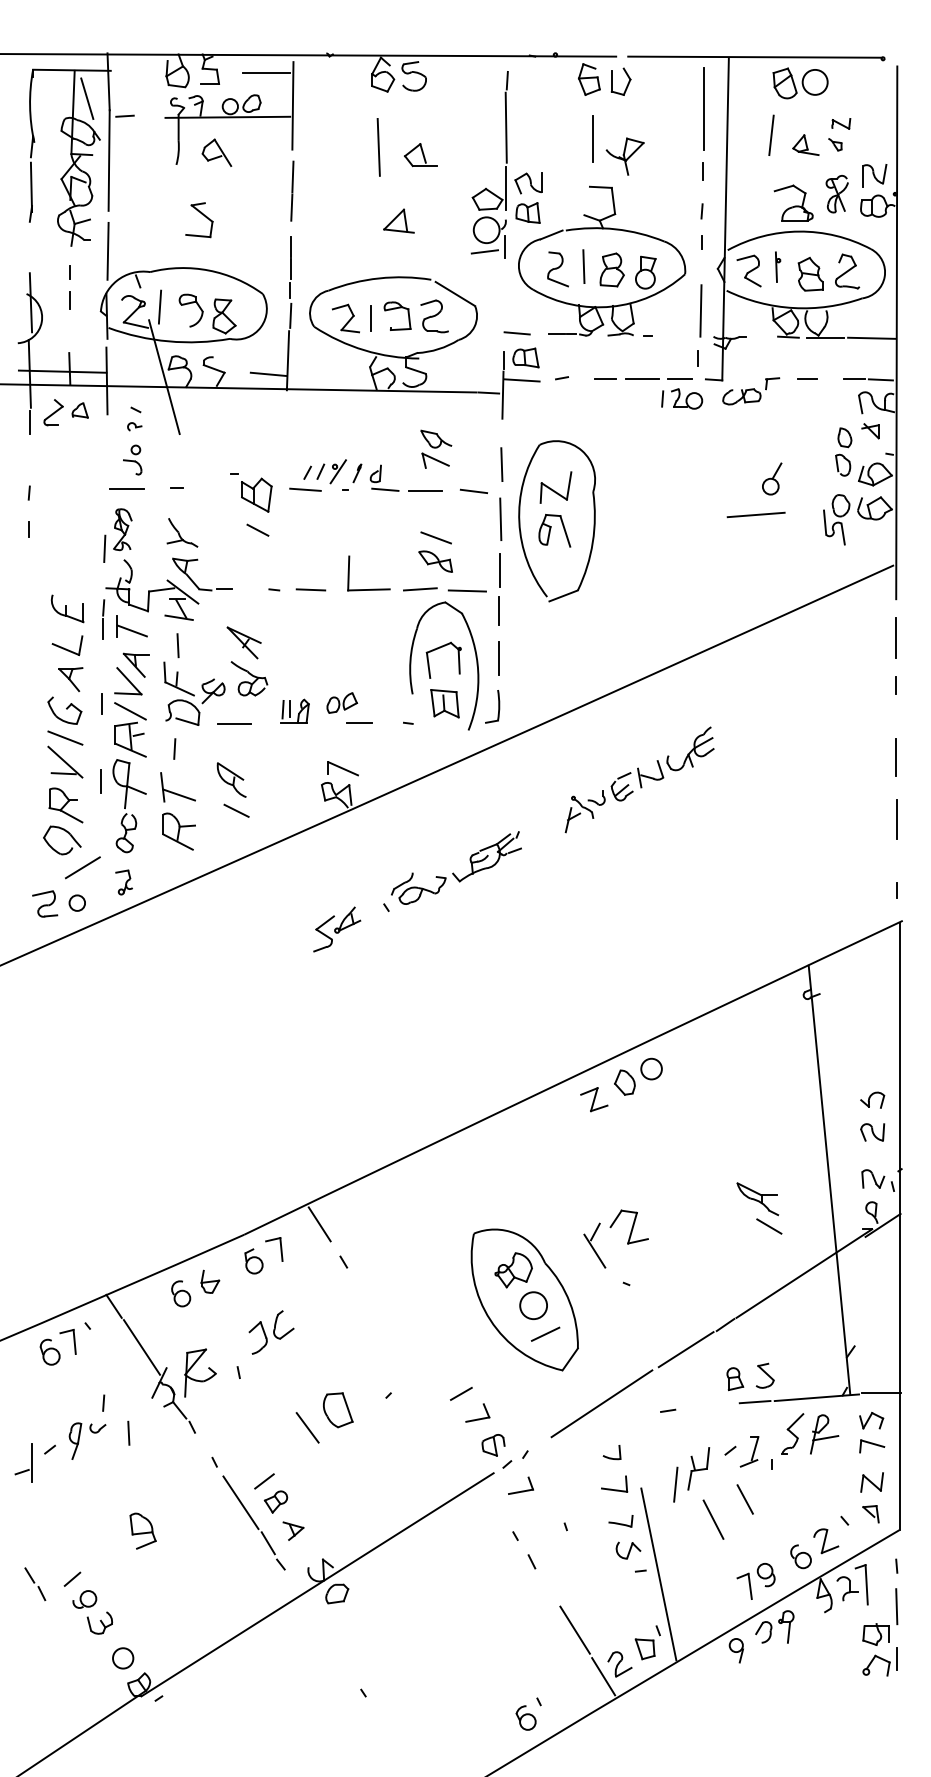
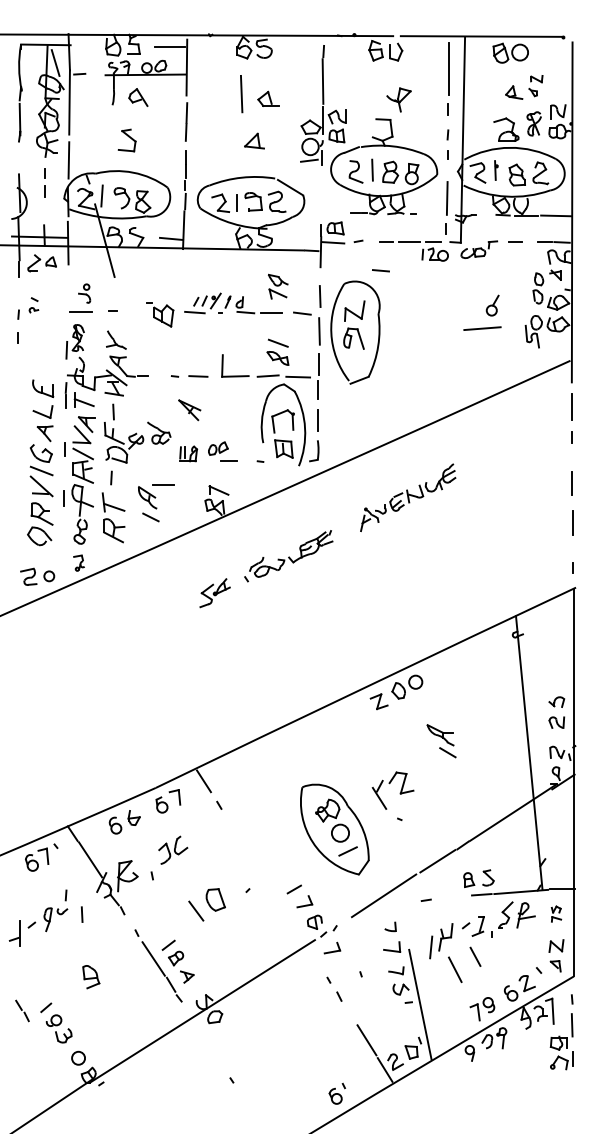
line: (770, 133) -> (491, 85), removed
line: (593, 138) -> (378, 88), removed
line: (516, 332) -> (380, 270), moved
part: (134, 419) -> (33, 305), moved
line: (257, 528) -> (164, 337), removed
part: (243, 643) -> (189, 410), moved
line: (234, 723) -> (163, 484), moved
line: (82, 867) -> (52, 553), removed
part: (759, 1208) -> (441, 741), moved
part: (872, 1431) -> (556, 913), size x0.6

